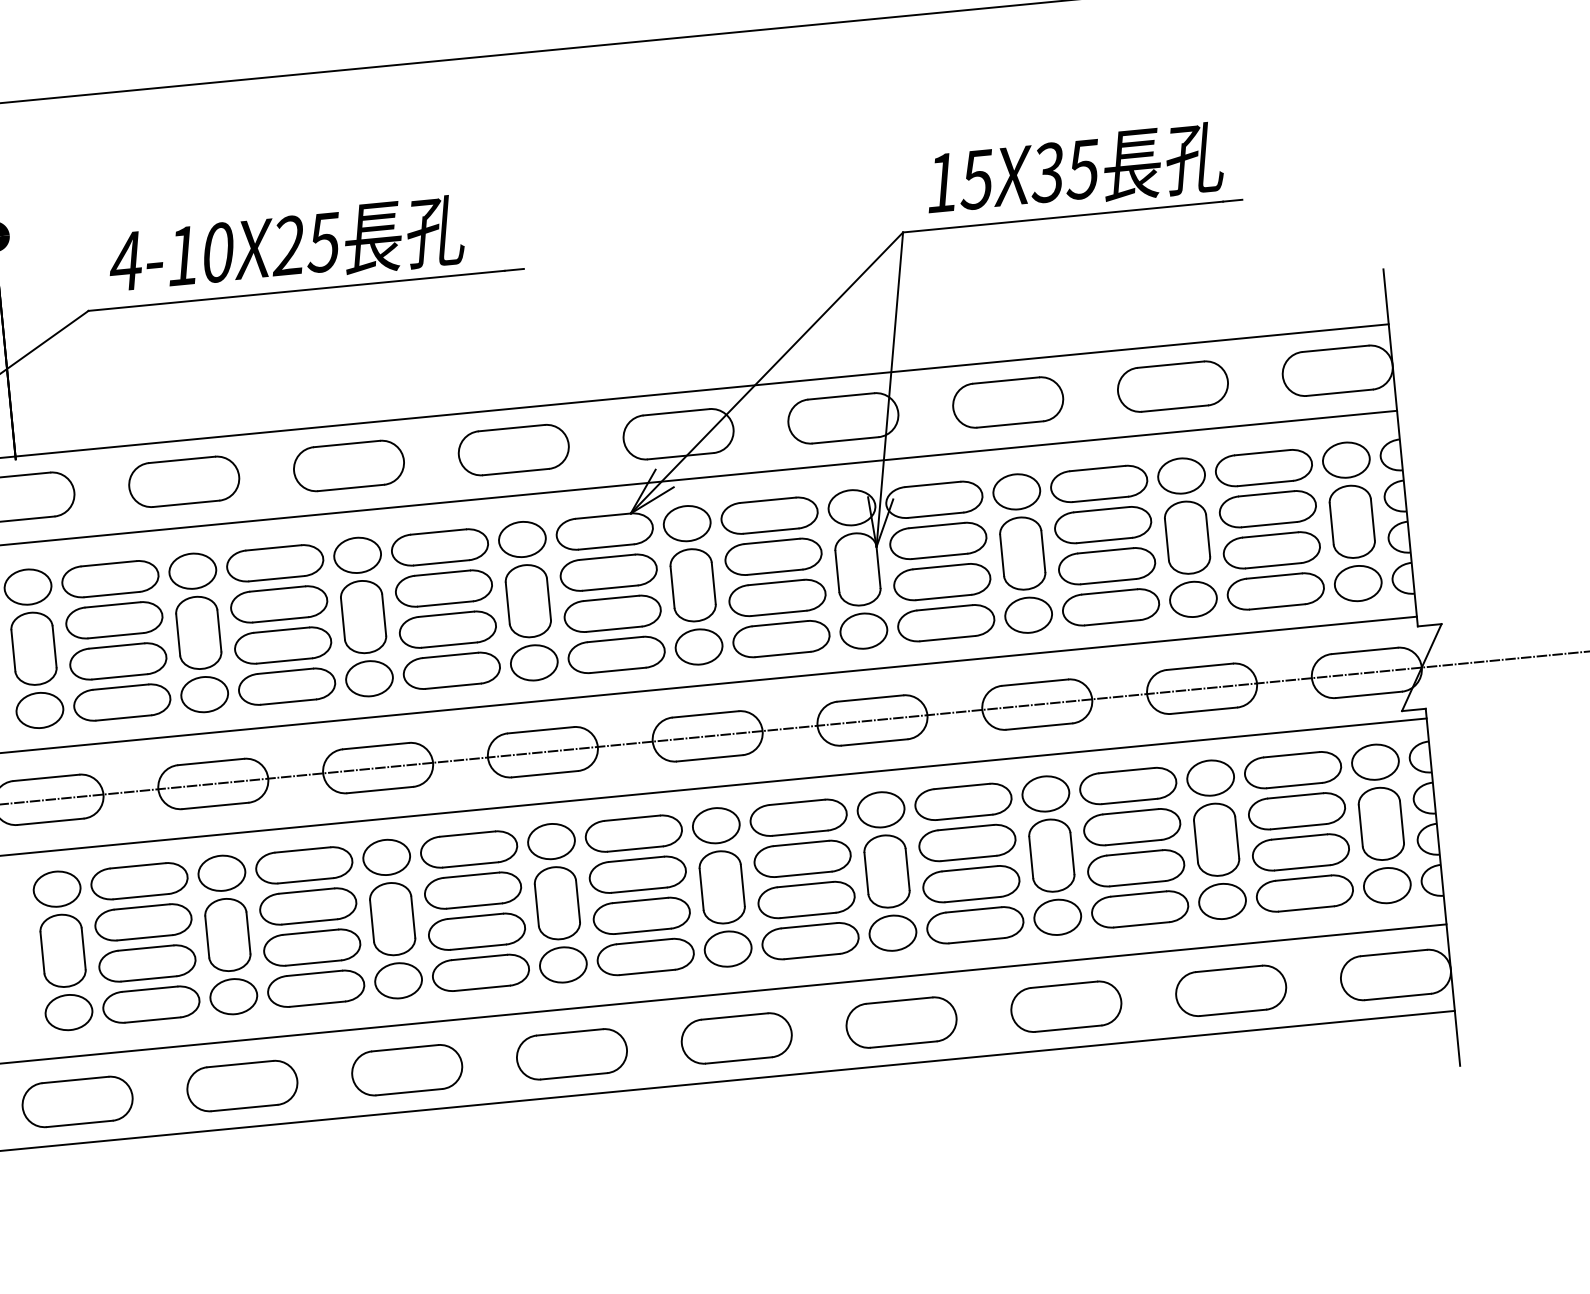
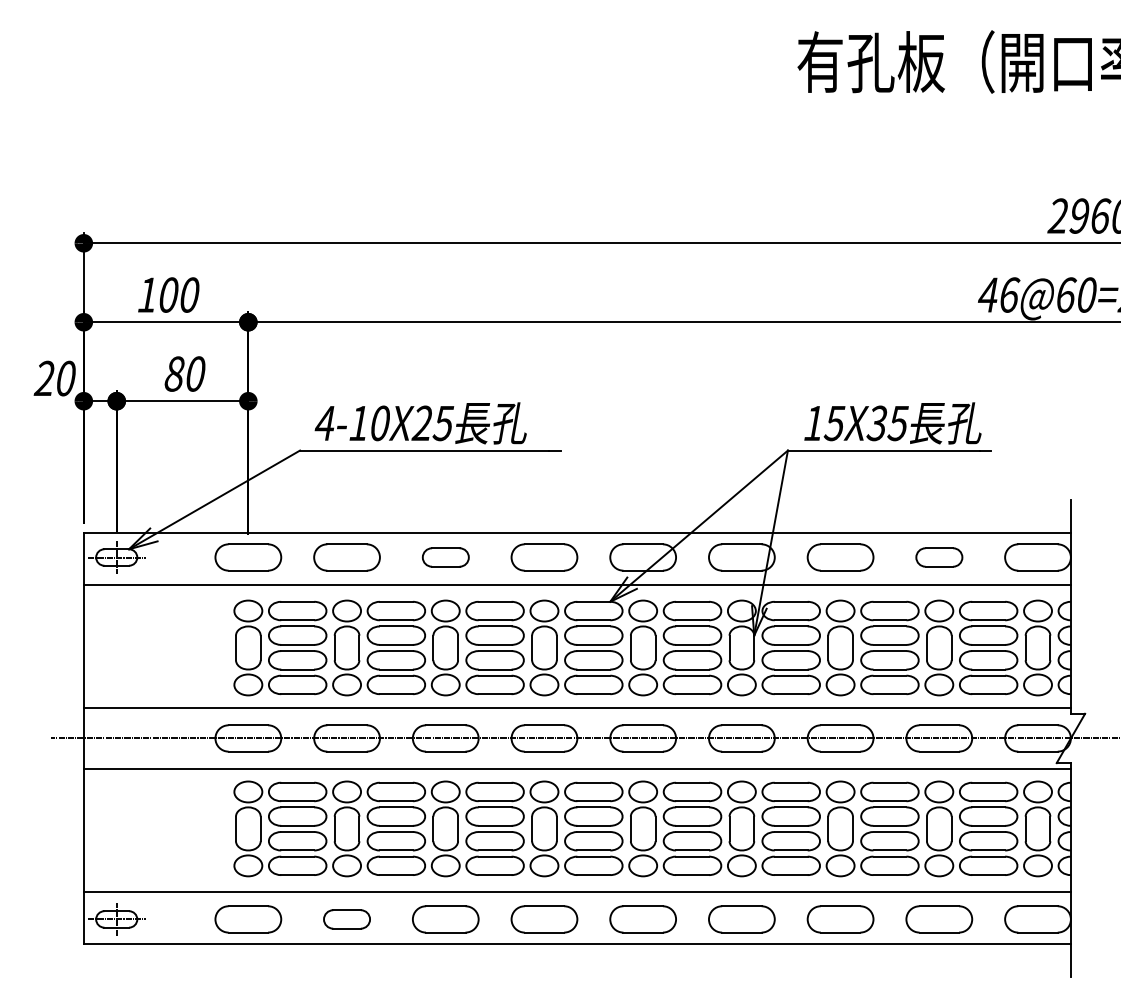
part: (1173, 386) -> (939, 557), size x0.7
part: (348, 466) -> (445, 557), size x0.7
part: (241, 1086) -> (346, 919), size x0.7

